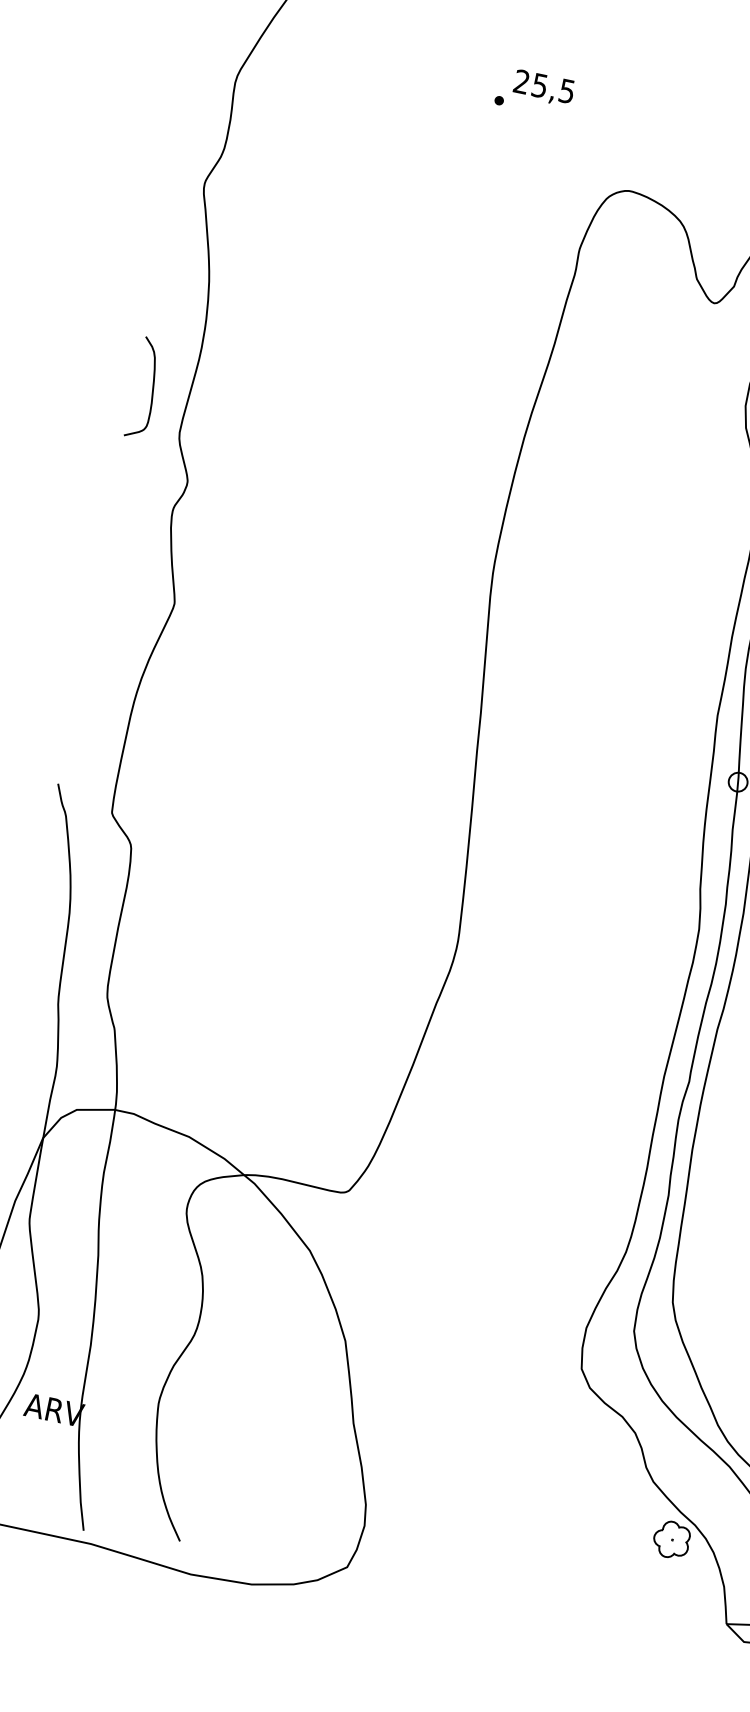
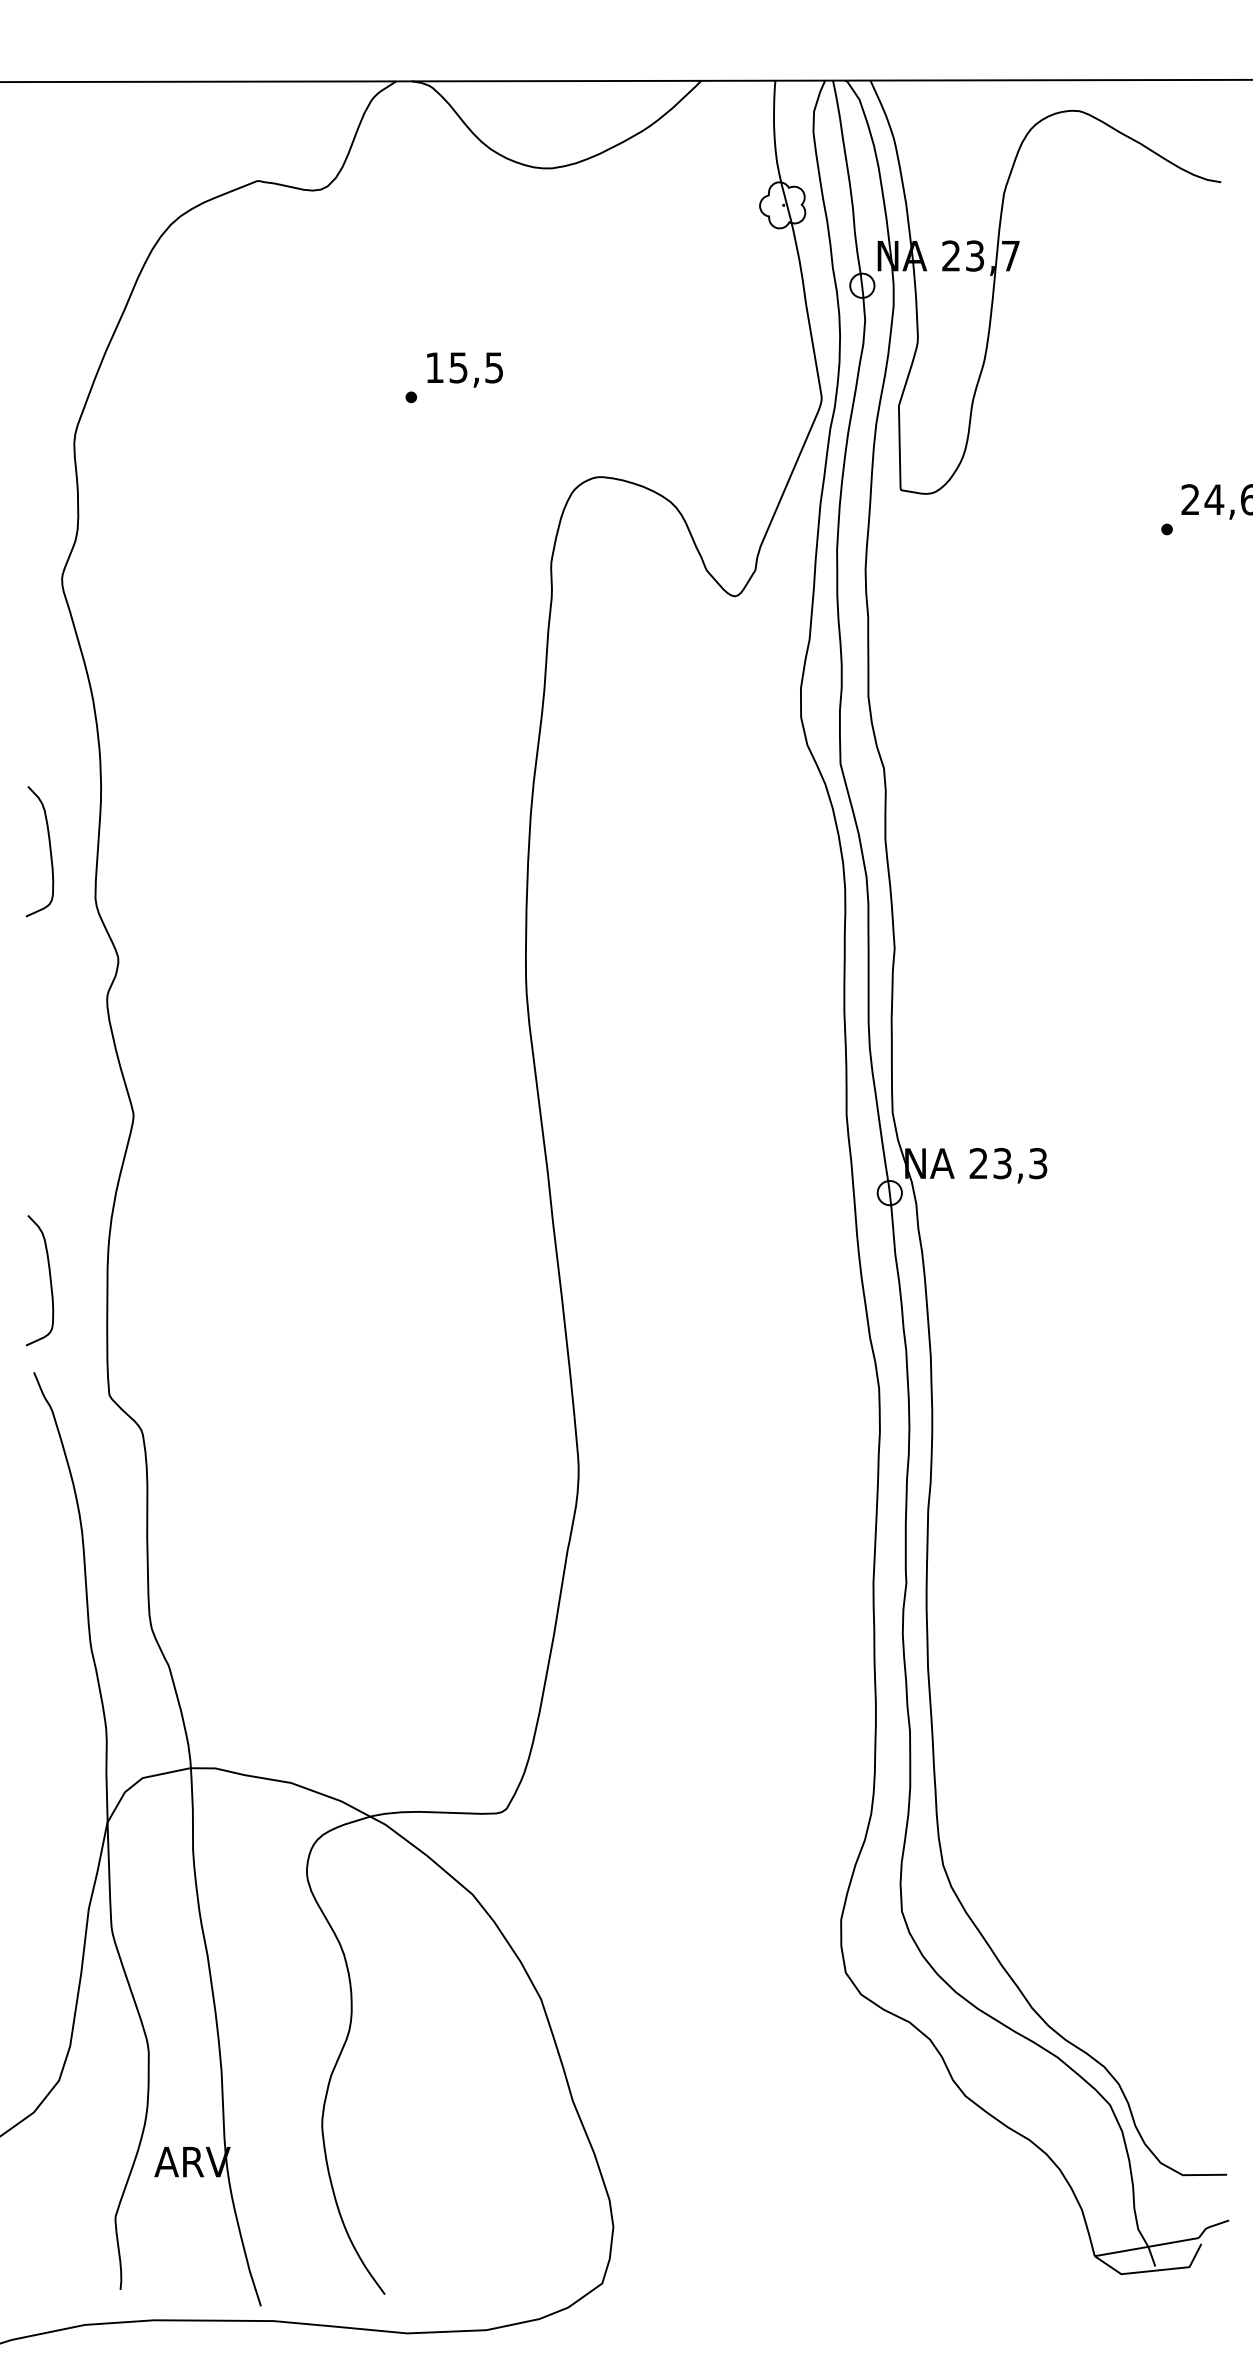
text: (521, 81) -> (434, 367), 25,5 -> 15,5
curve: (84, 716) -> (49, 1280), added
part: (671, 1539) -> (1003, 2164), removed

